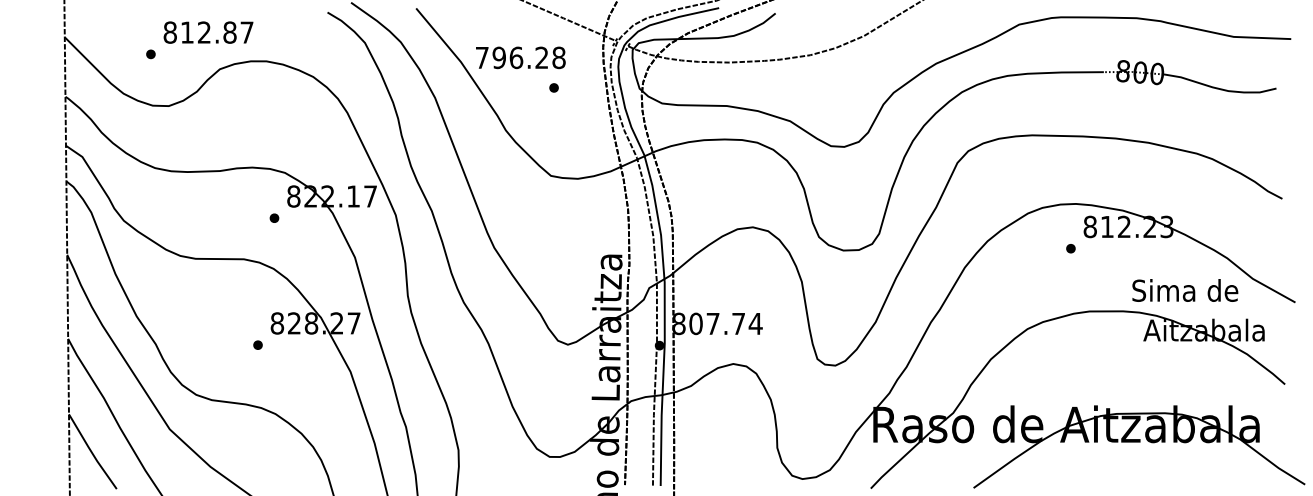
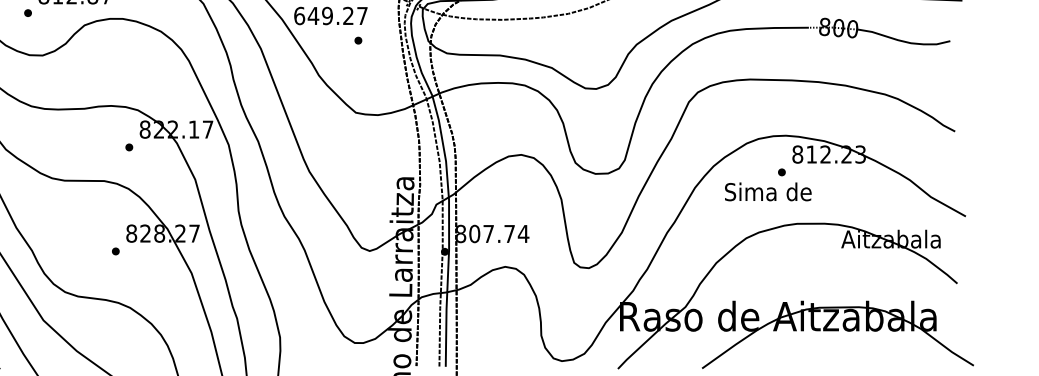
text: (520, 57) -> (330, 15), 796.28 -> 649.27
text: (1185, 290) -> (768, 191), moved

